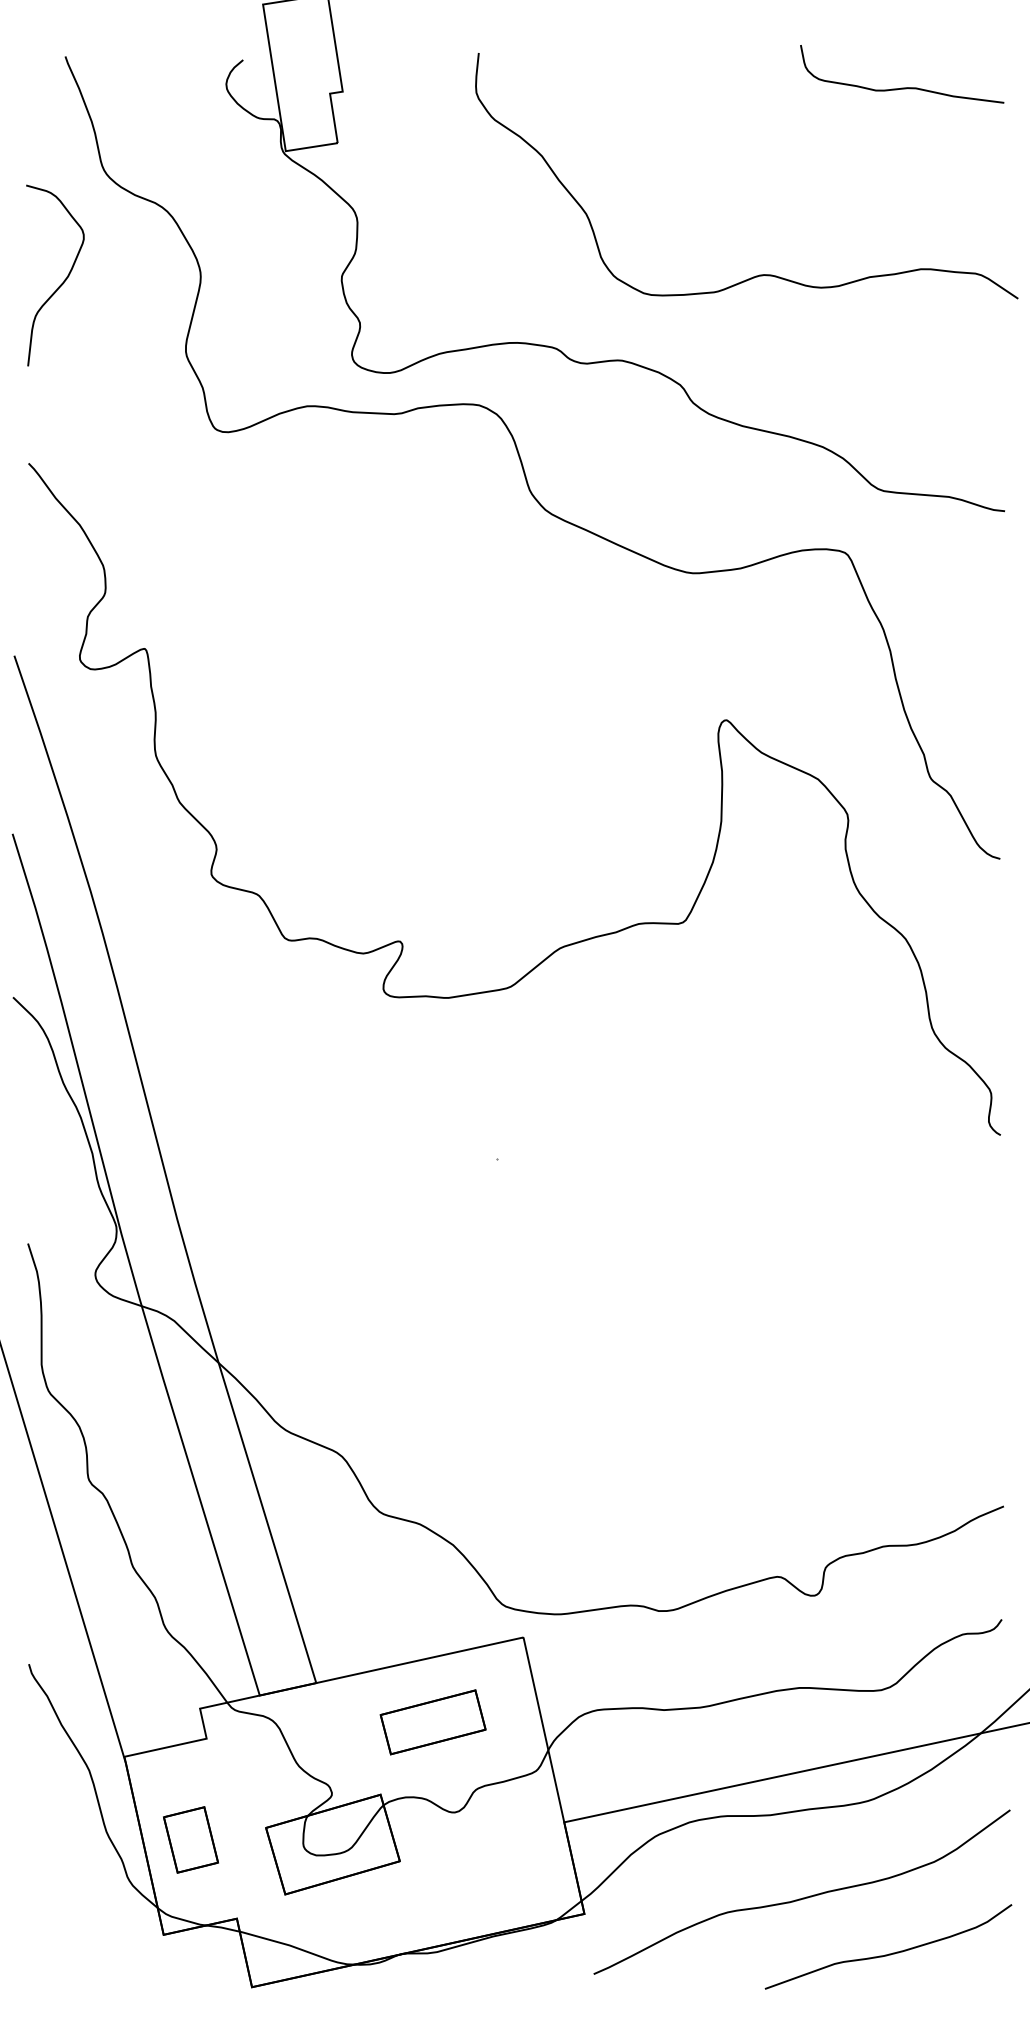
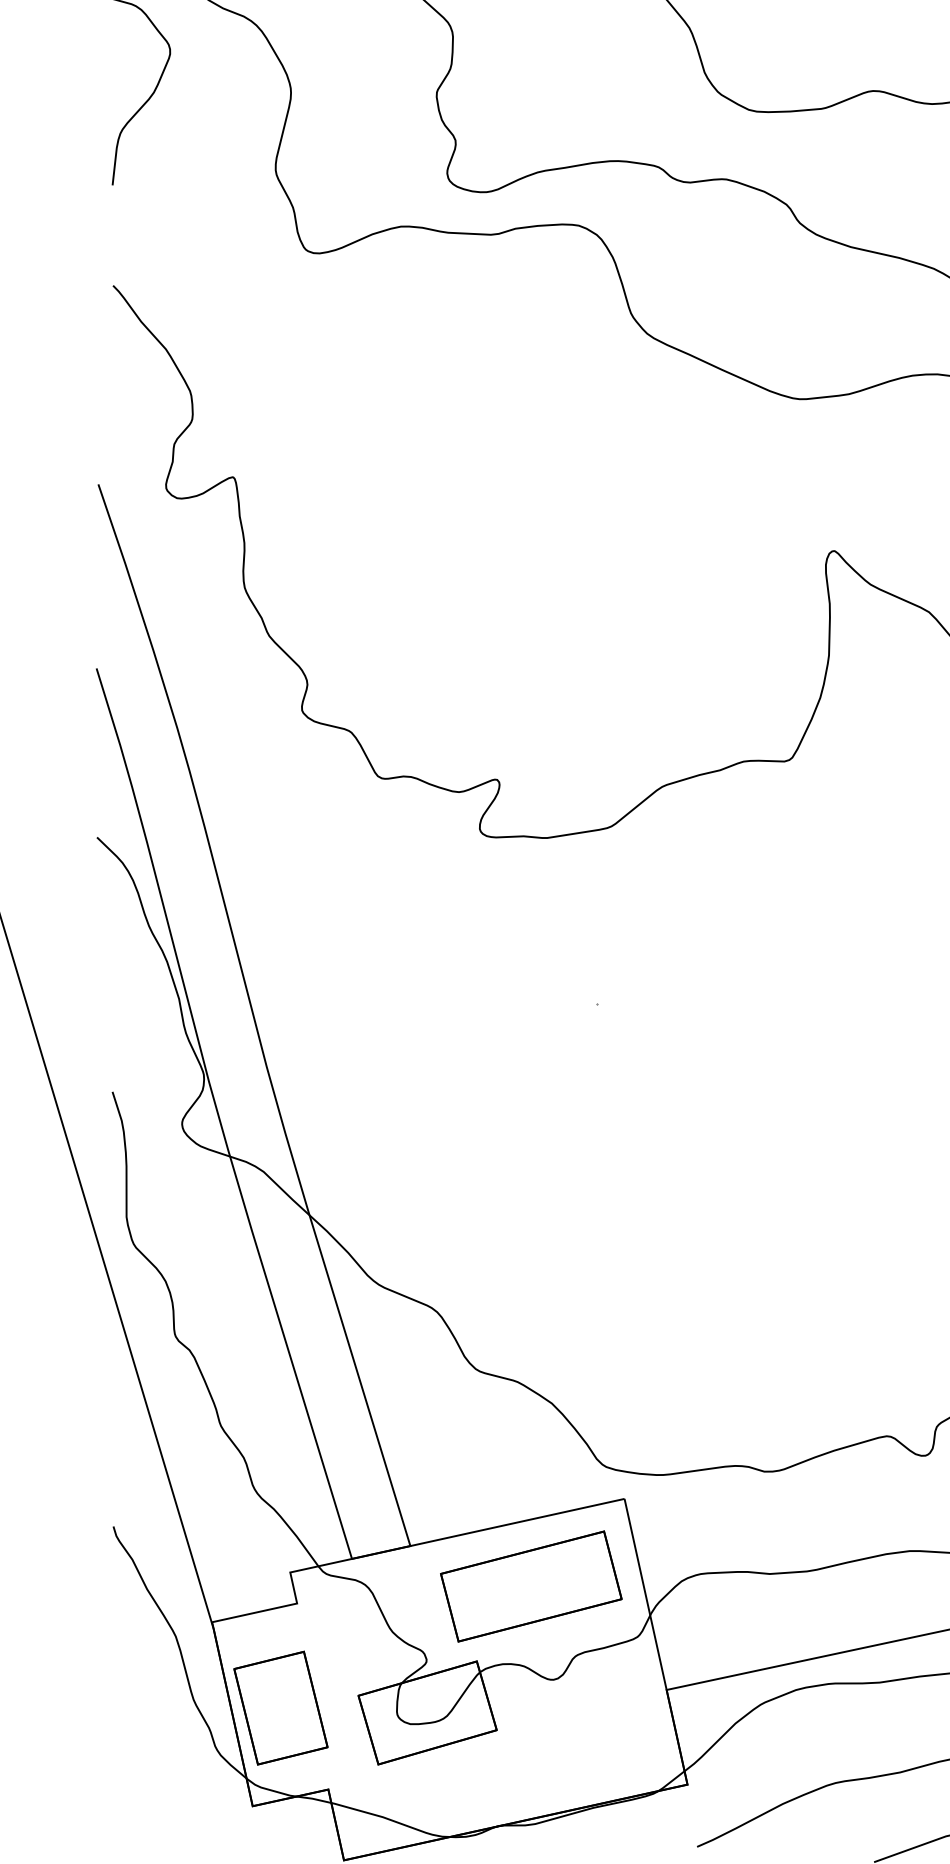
part: (432, 1722) -> (530, 1586), size x1.67
part: (190, 1839) -> (280, 1707), size x1.67

